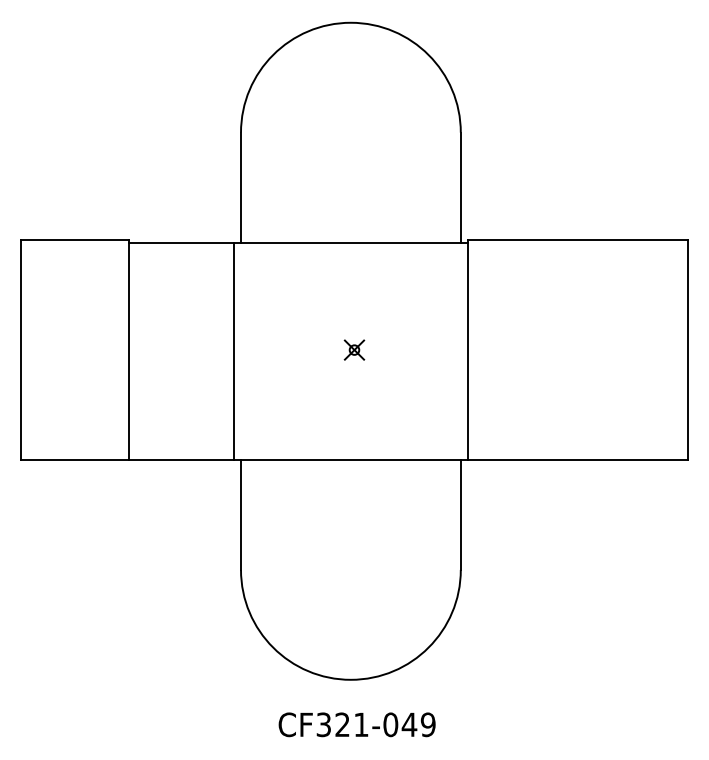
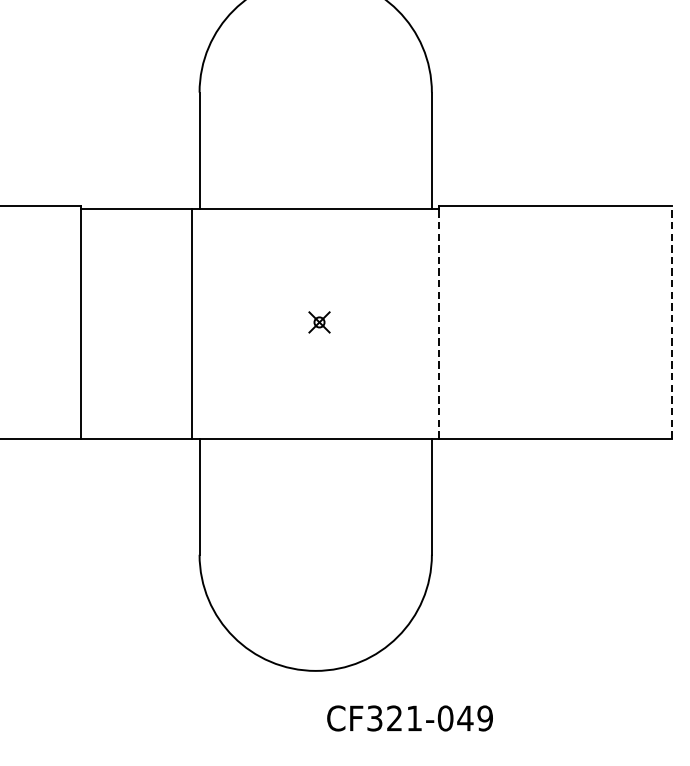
line: (687, 350) -> (671, 322), solid -> dashed
line: (467, 351) -> (438, 323), solid -> dashed
text: (356, 724) -> (409, 718), moved

